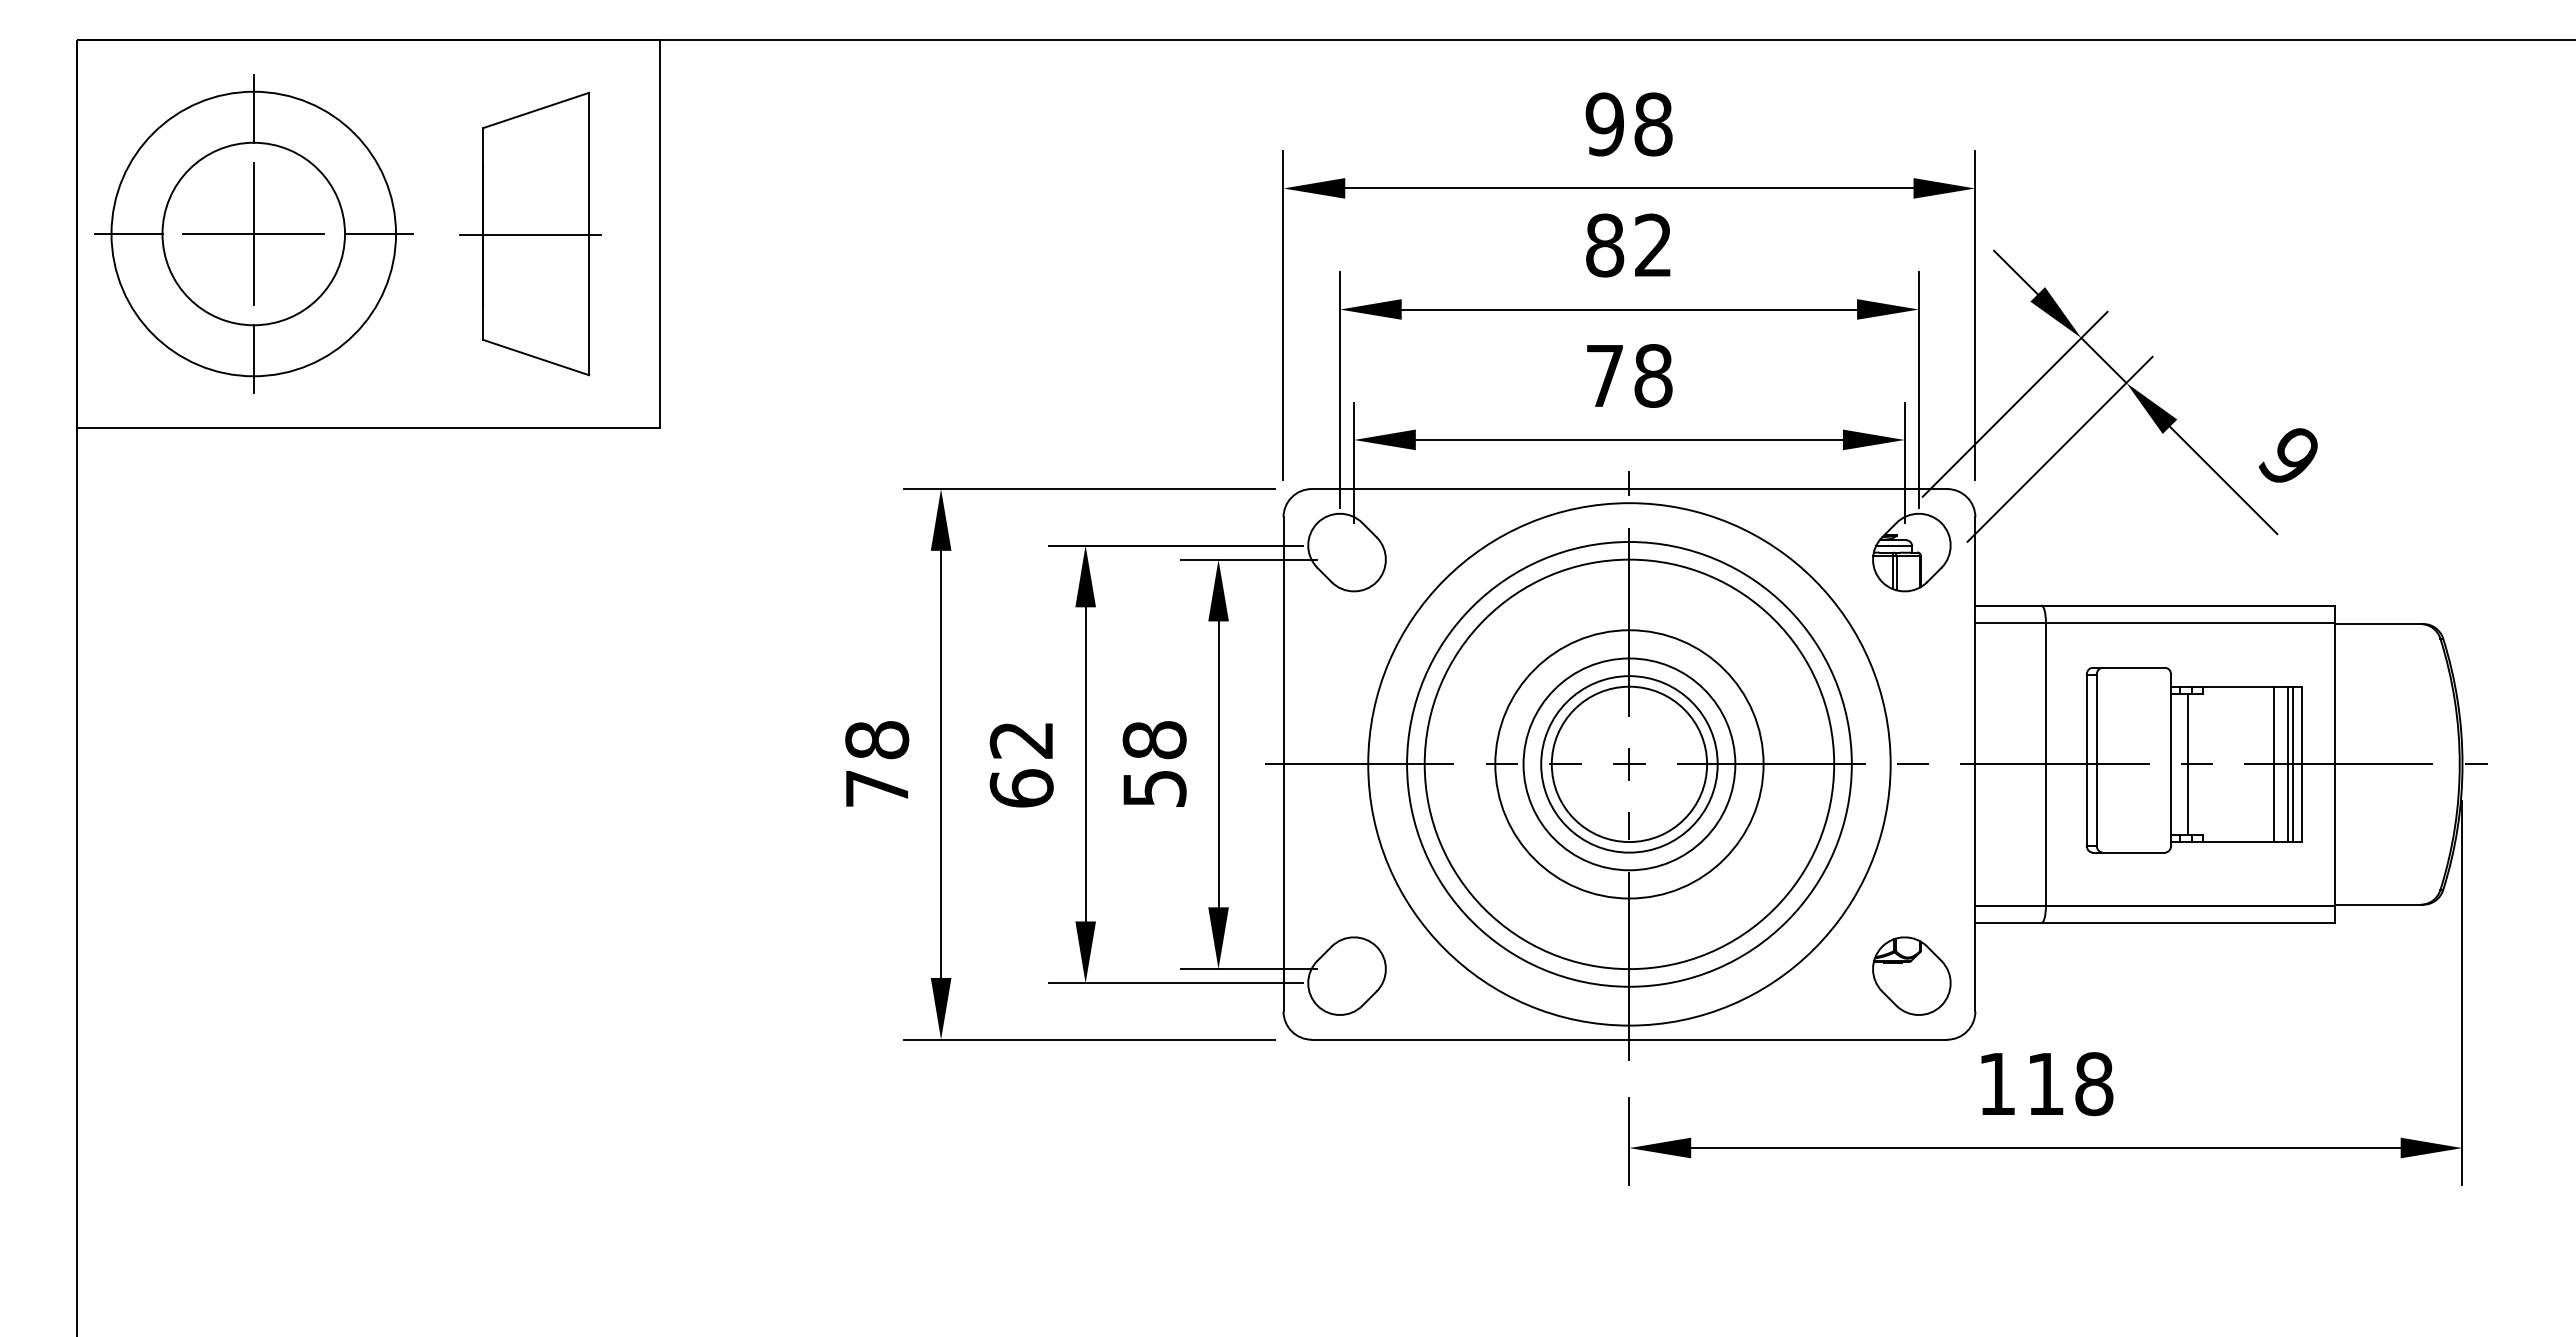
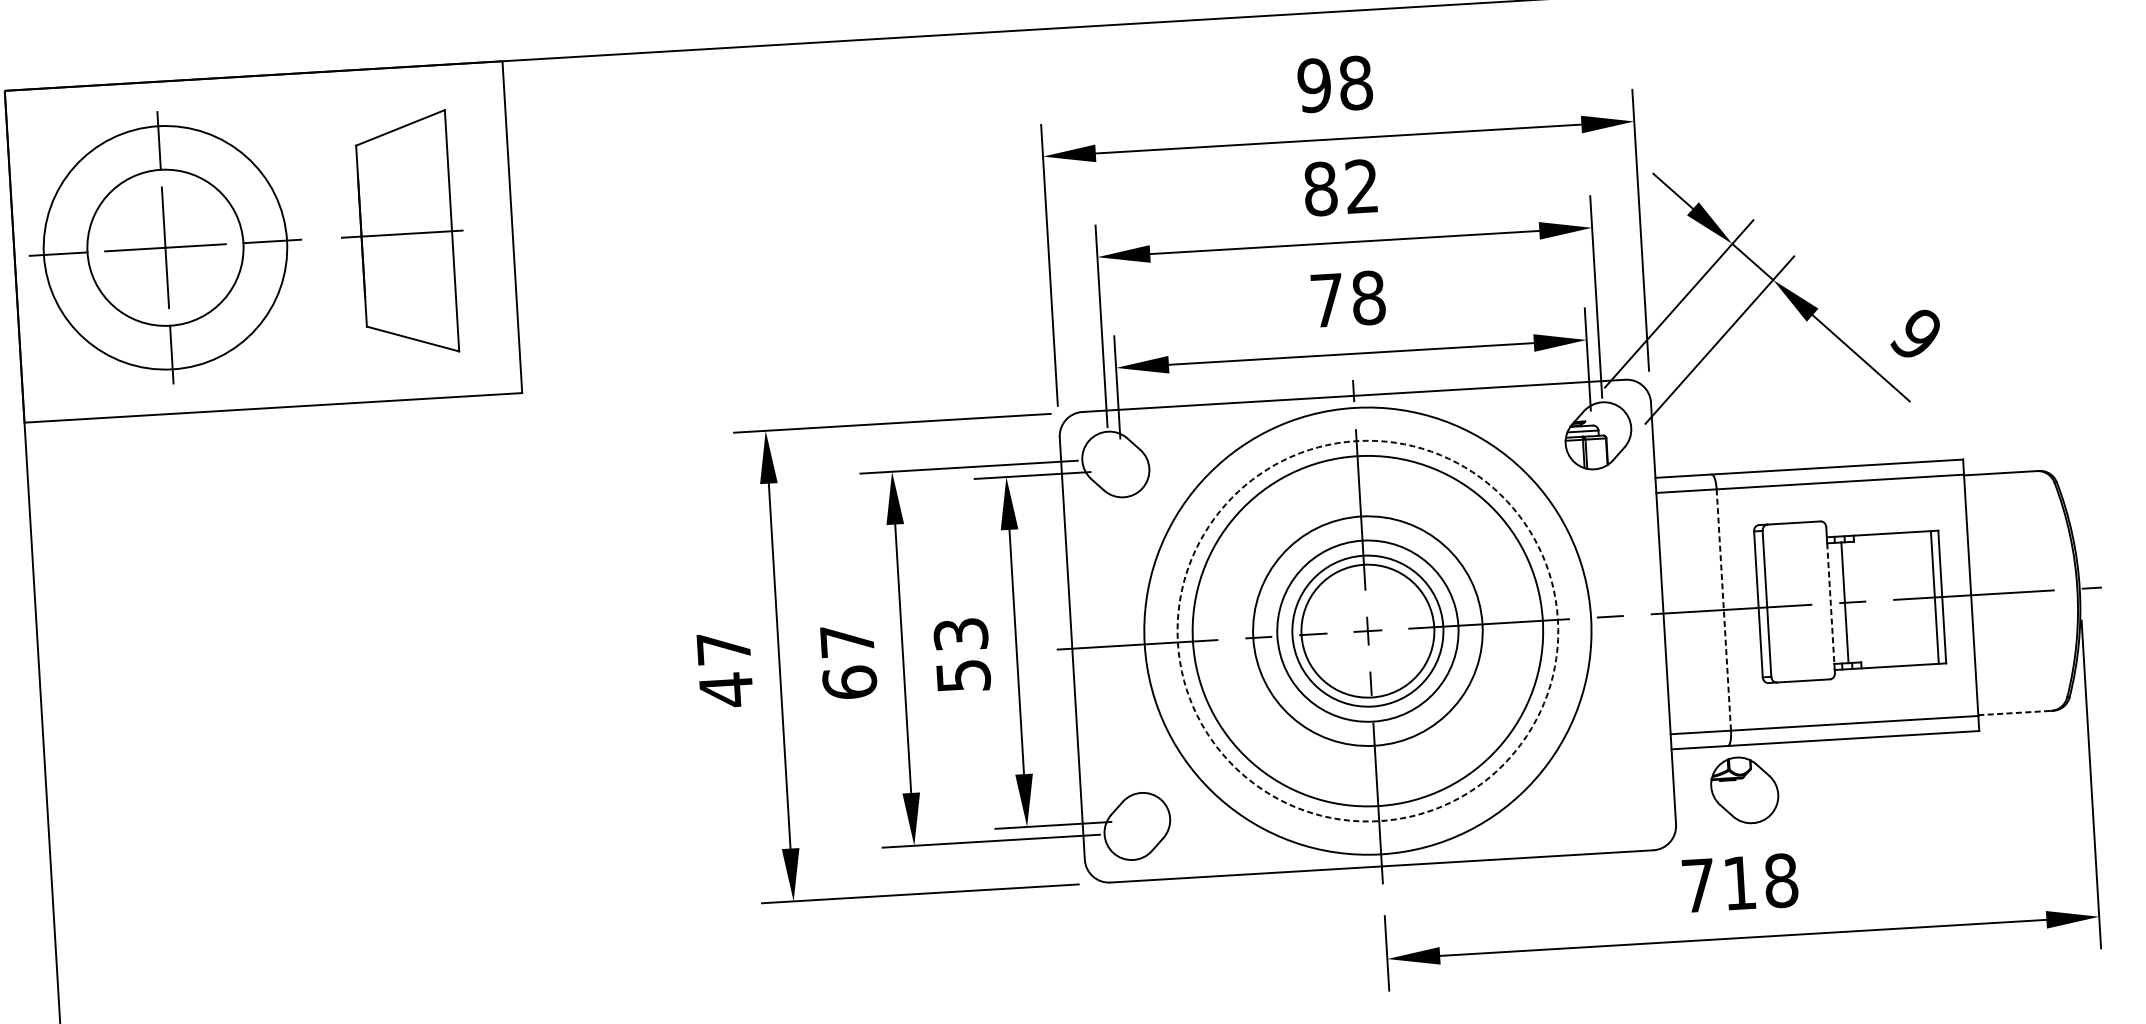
text: (1020, 740) -> (846, 641), 62 -> 67
text: (1154, 740) -> (960, 634), 58 -> 53
circle: (1629, 764) -> (1367, 631), solid -> dashed
line: (2045, 764) -> (1723, 610), solid -> dashed
line: (2171, 764) -> (1831, 603), solid -> dashed
line: (2274, 764) -> (1919, 598), removed
line: (2287, 764) -> (1930, 597), removed
text: (877, 765) -> (725, 670), 78 -> 47
line: (2378, 904) -> (2015, 712), solid -> dashed
part: (1911, 975) -> (1744, 789), moved
text: (1997, 1083) -> (1698, 885), 118 -> 718

